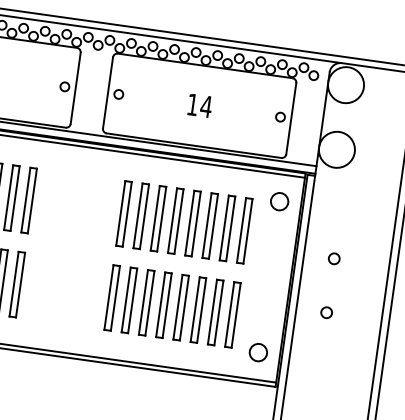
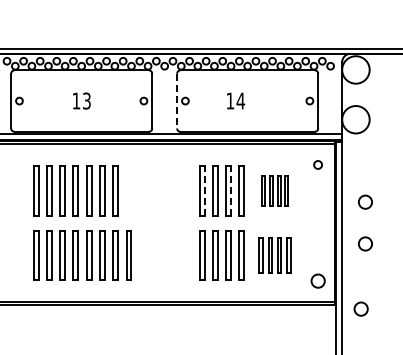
line: (108, 93) -> (177, 101), solid -> dashed
text: (200, 105) -> (236, 100), moved
part: (28, 200) -> (128, 190), removed
circle: (278, 200) -> (317, 164), size x0.6
line: (127, 214) -> (204, 190), solid -> dashed
line: (162, 219) -> (231, 190), solid -> dashed
part: (218, 226) -> (274, 190), size x0.6
circle: (334, 259) -> (365, 202), size x1.6
part: (206, 311) -> (274, 255), size x0.7
circle: (326, 312) -> (365, 243), size x1.6
circle: (308, 395) -> (360, 308), added

